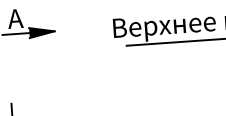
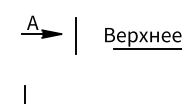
line: (73, 31) -> (75, 35), added

